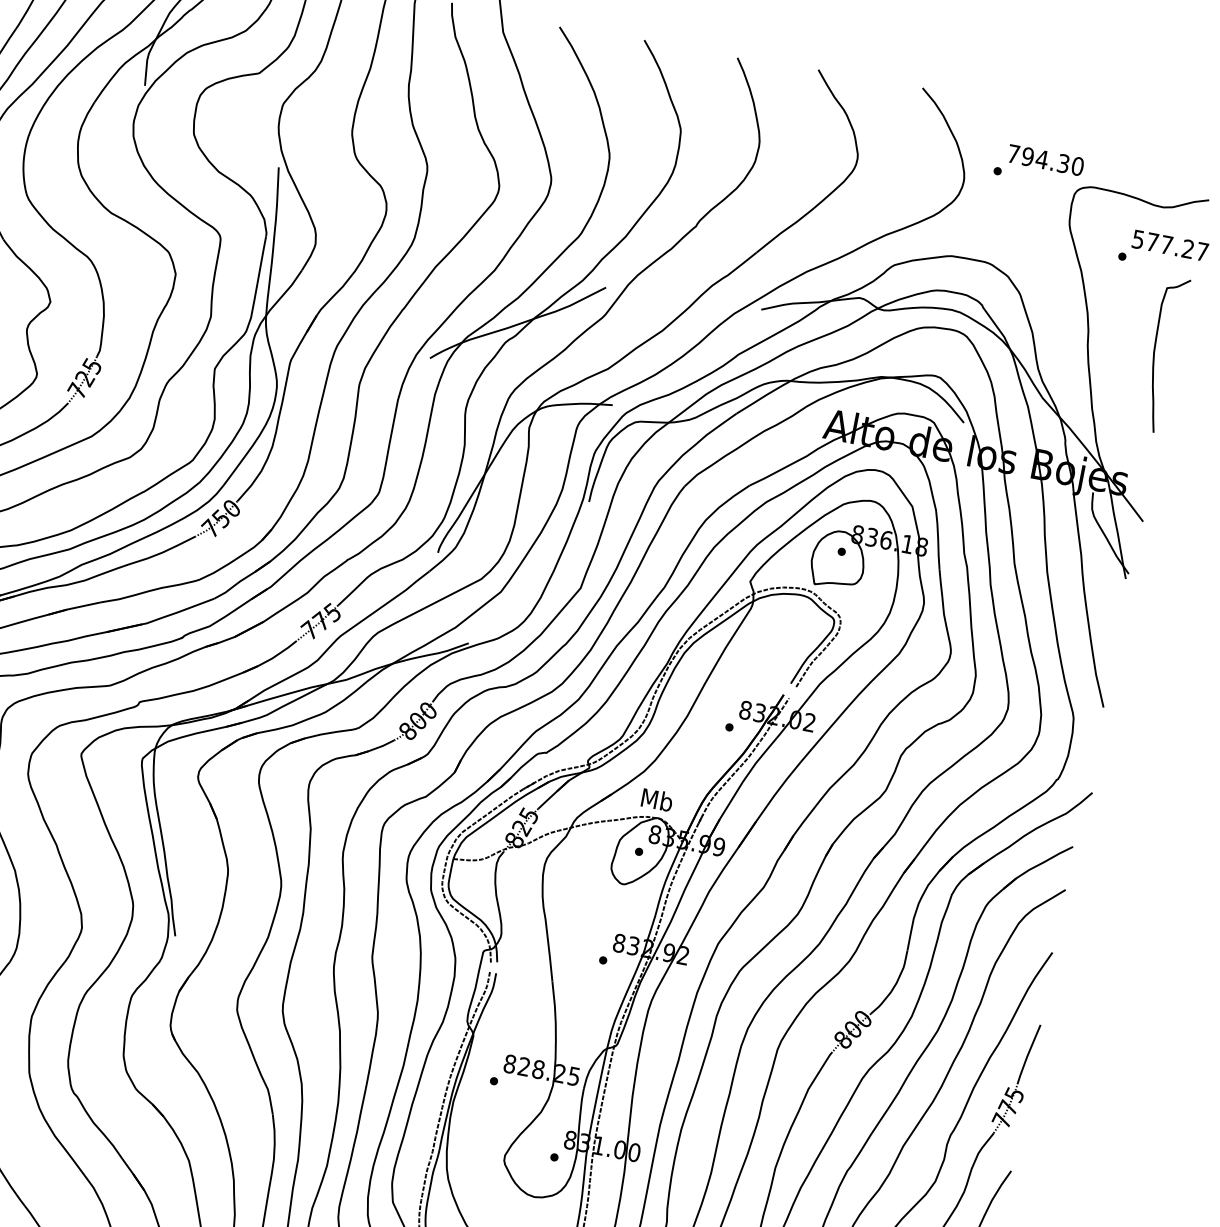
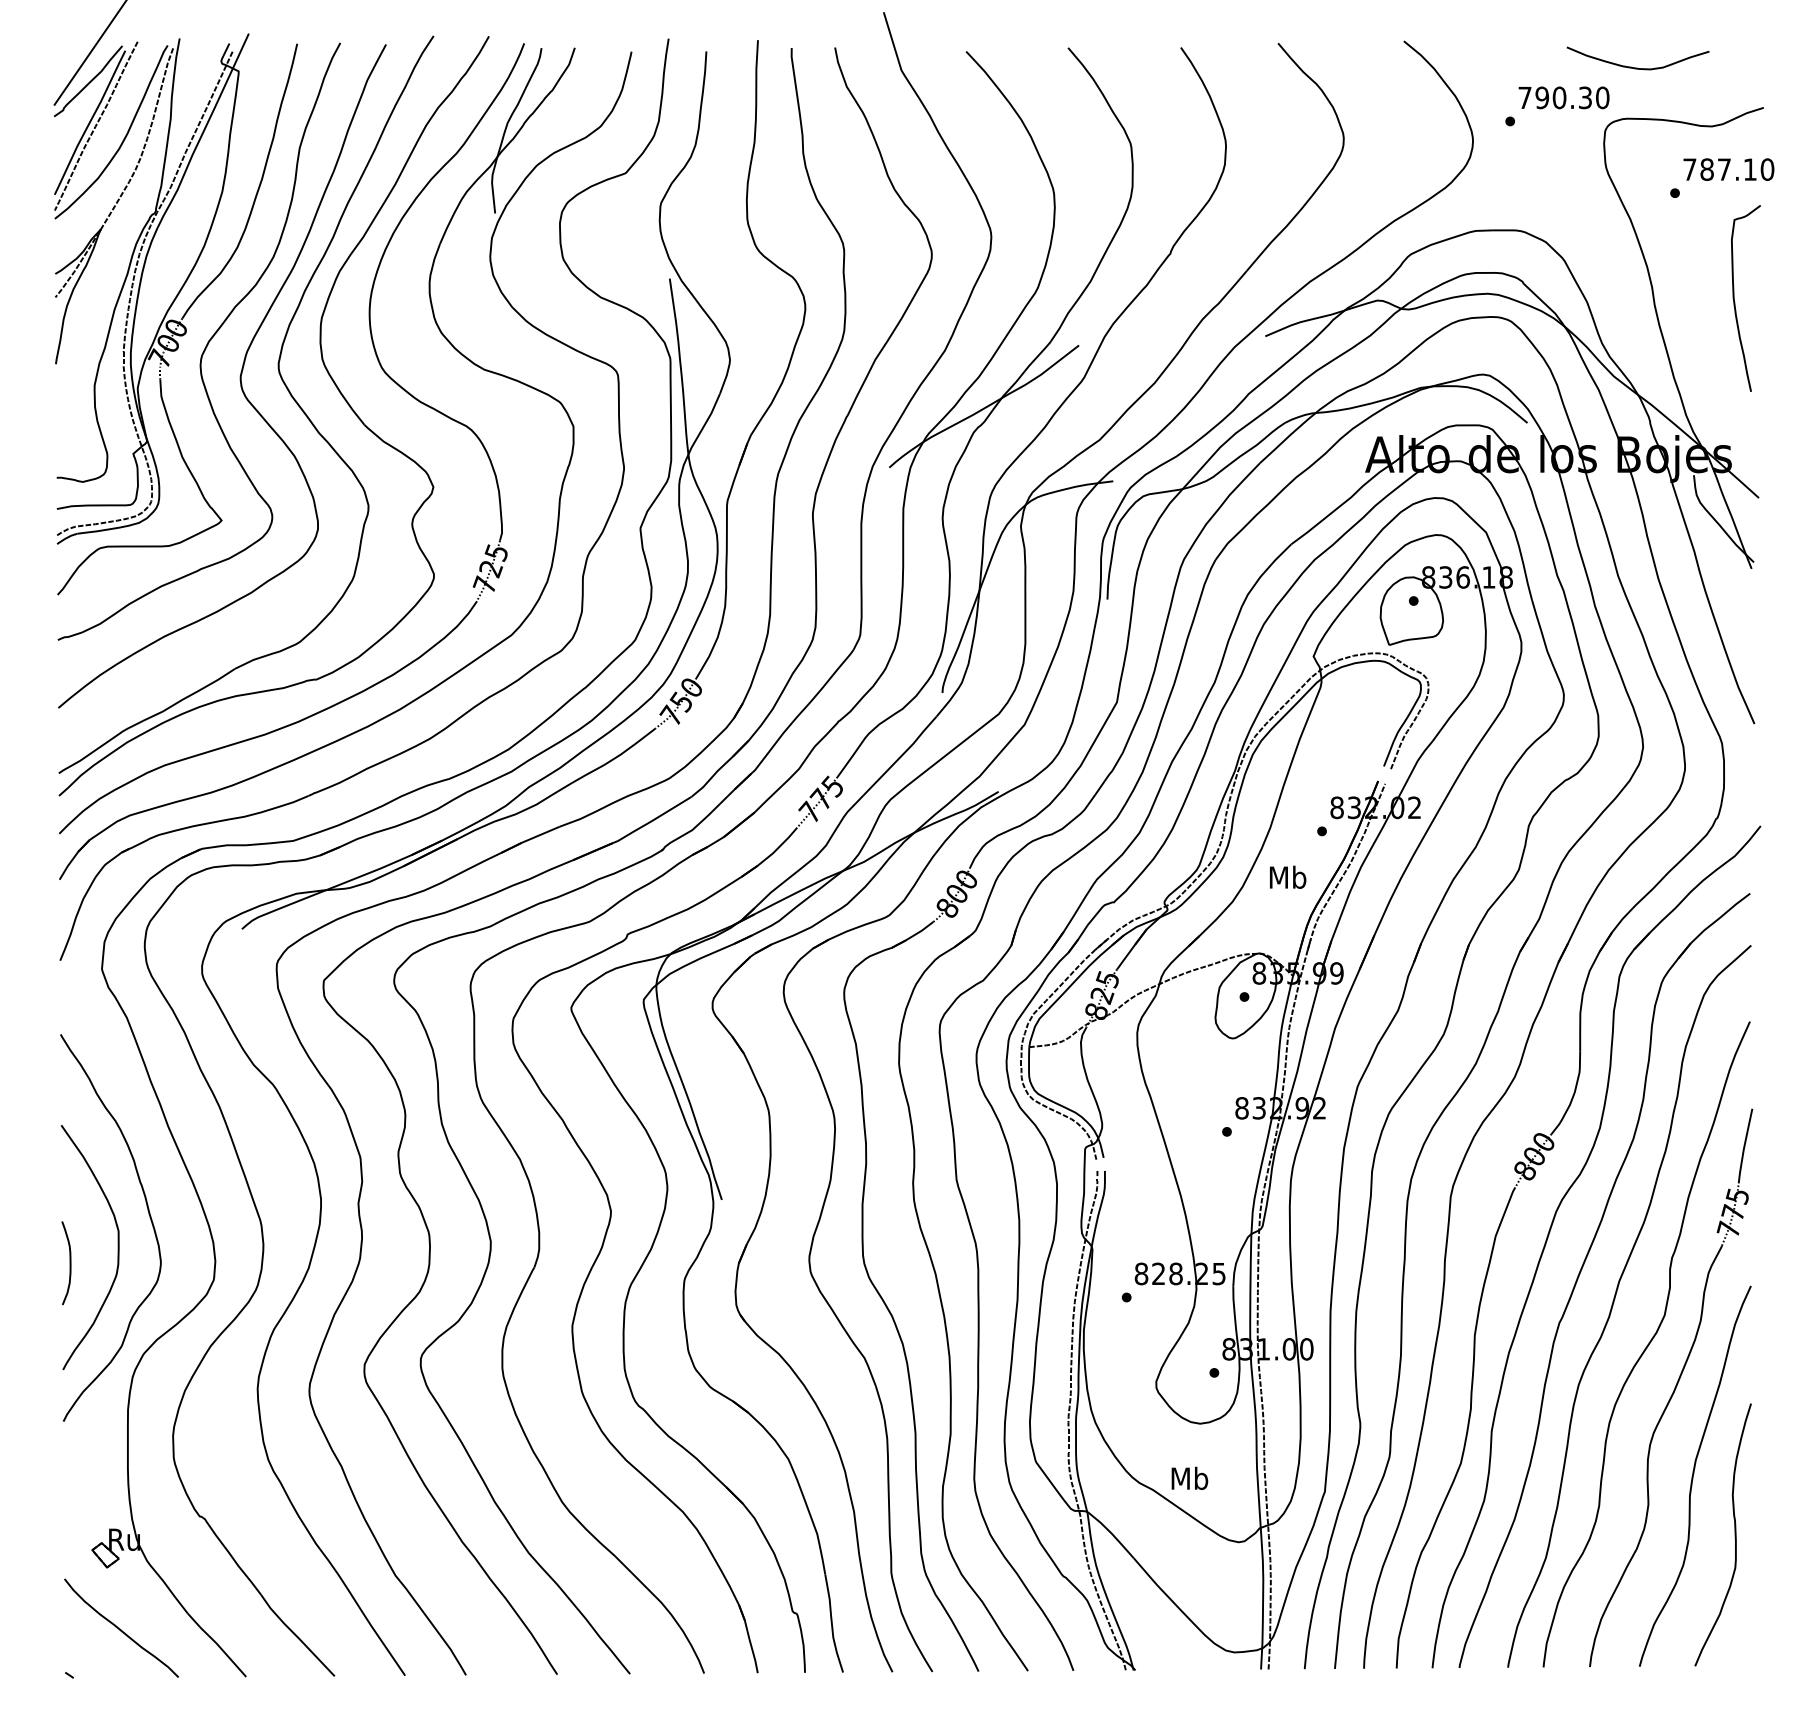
curve: (1111, 146) -> (1637, 67), added
text: (1042, 159) -> (1559, 97), 794.30 -> 790.30
text: (1170, 245) -> (1728, 169), 577.27 -> 787.10
text: (657, 799) -> (1288, 876), moved

